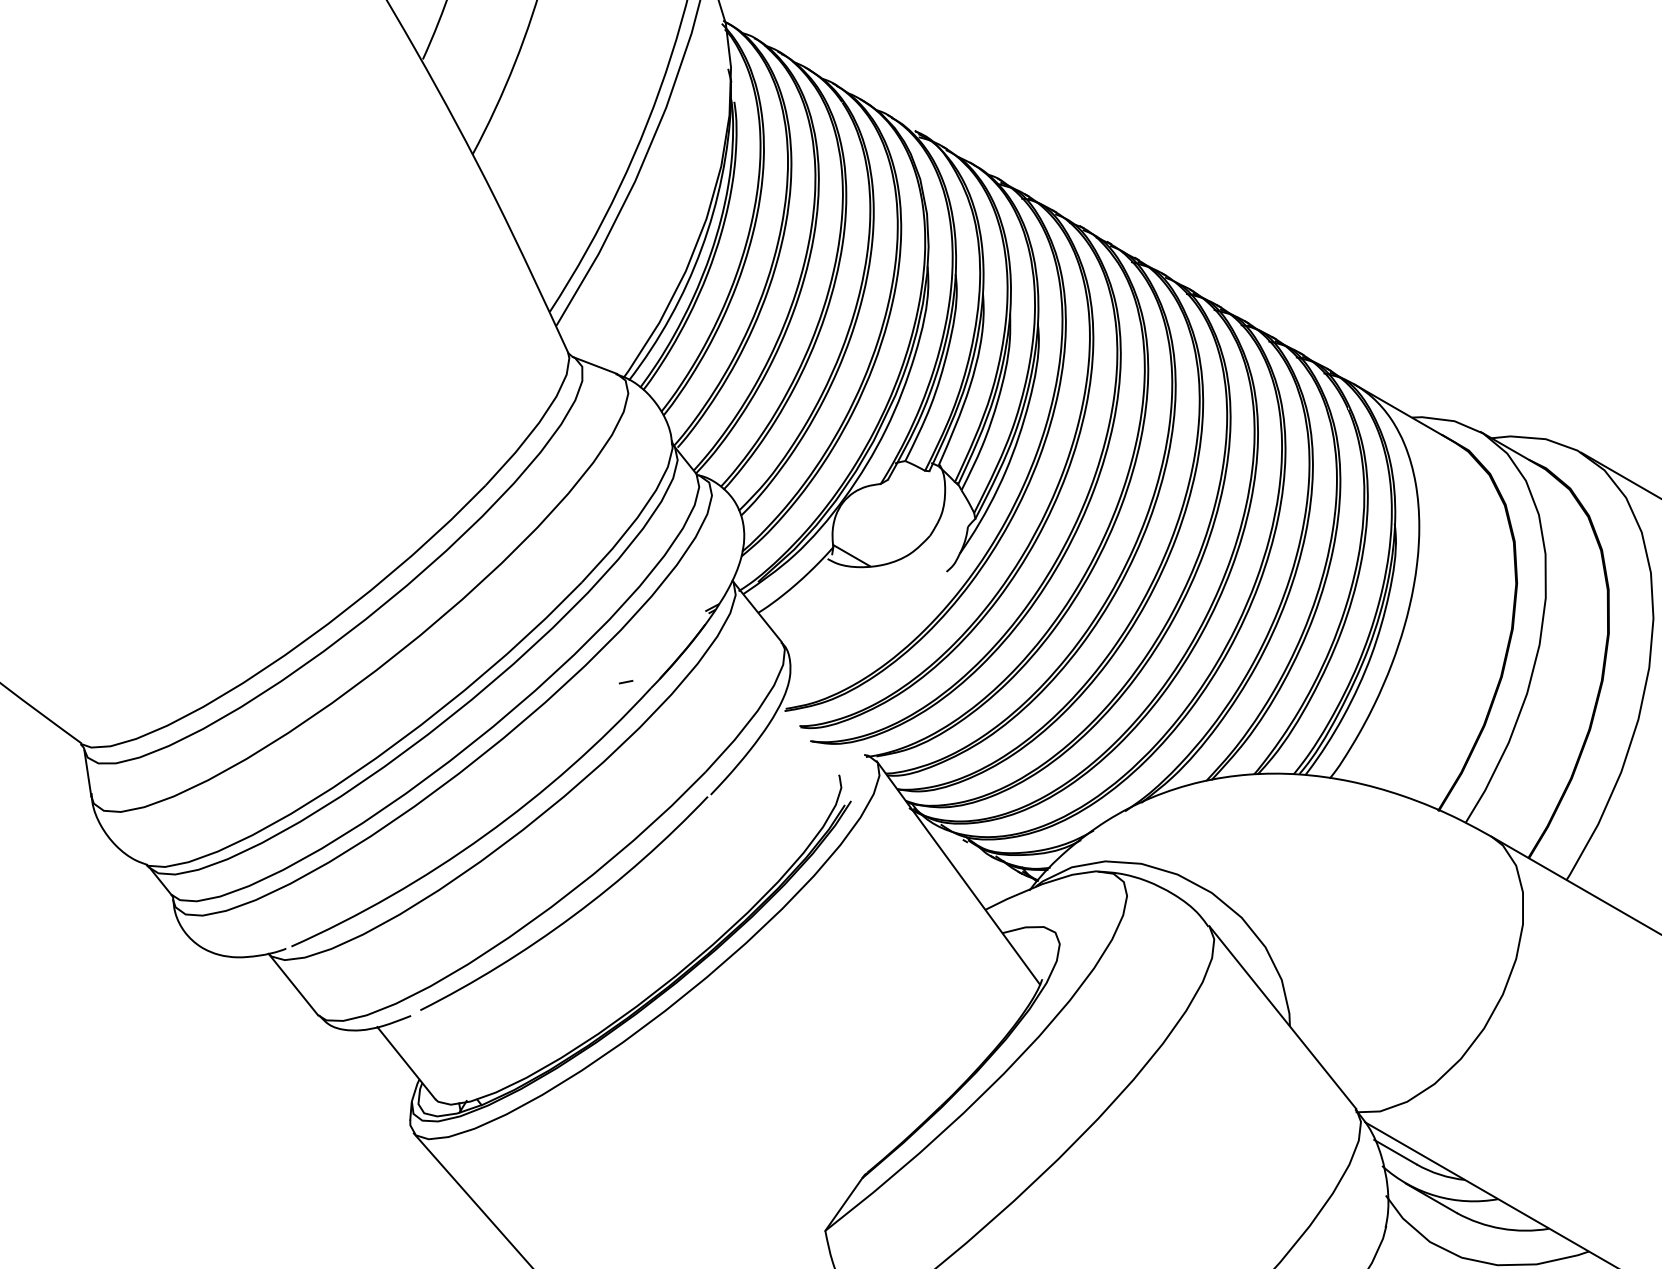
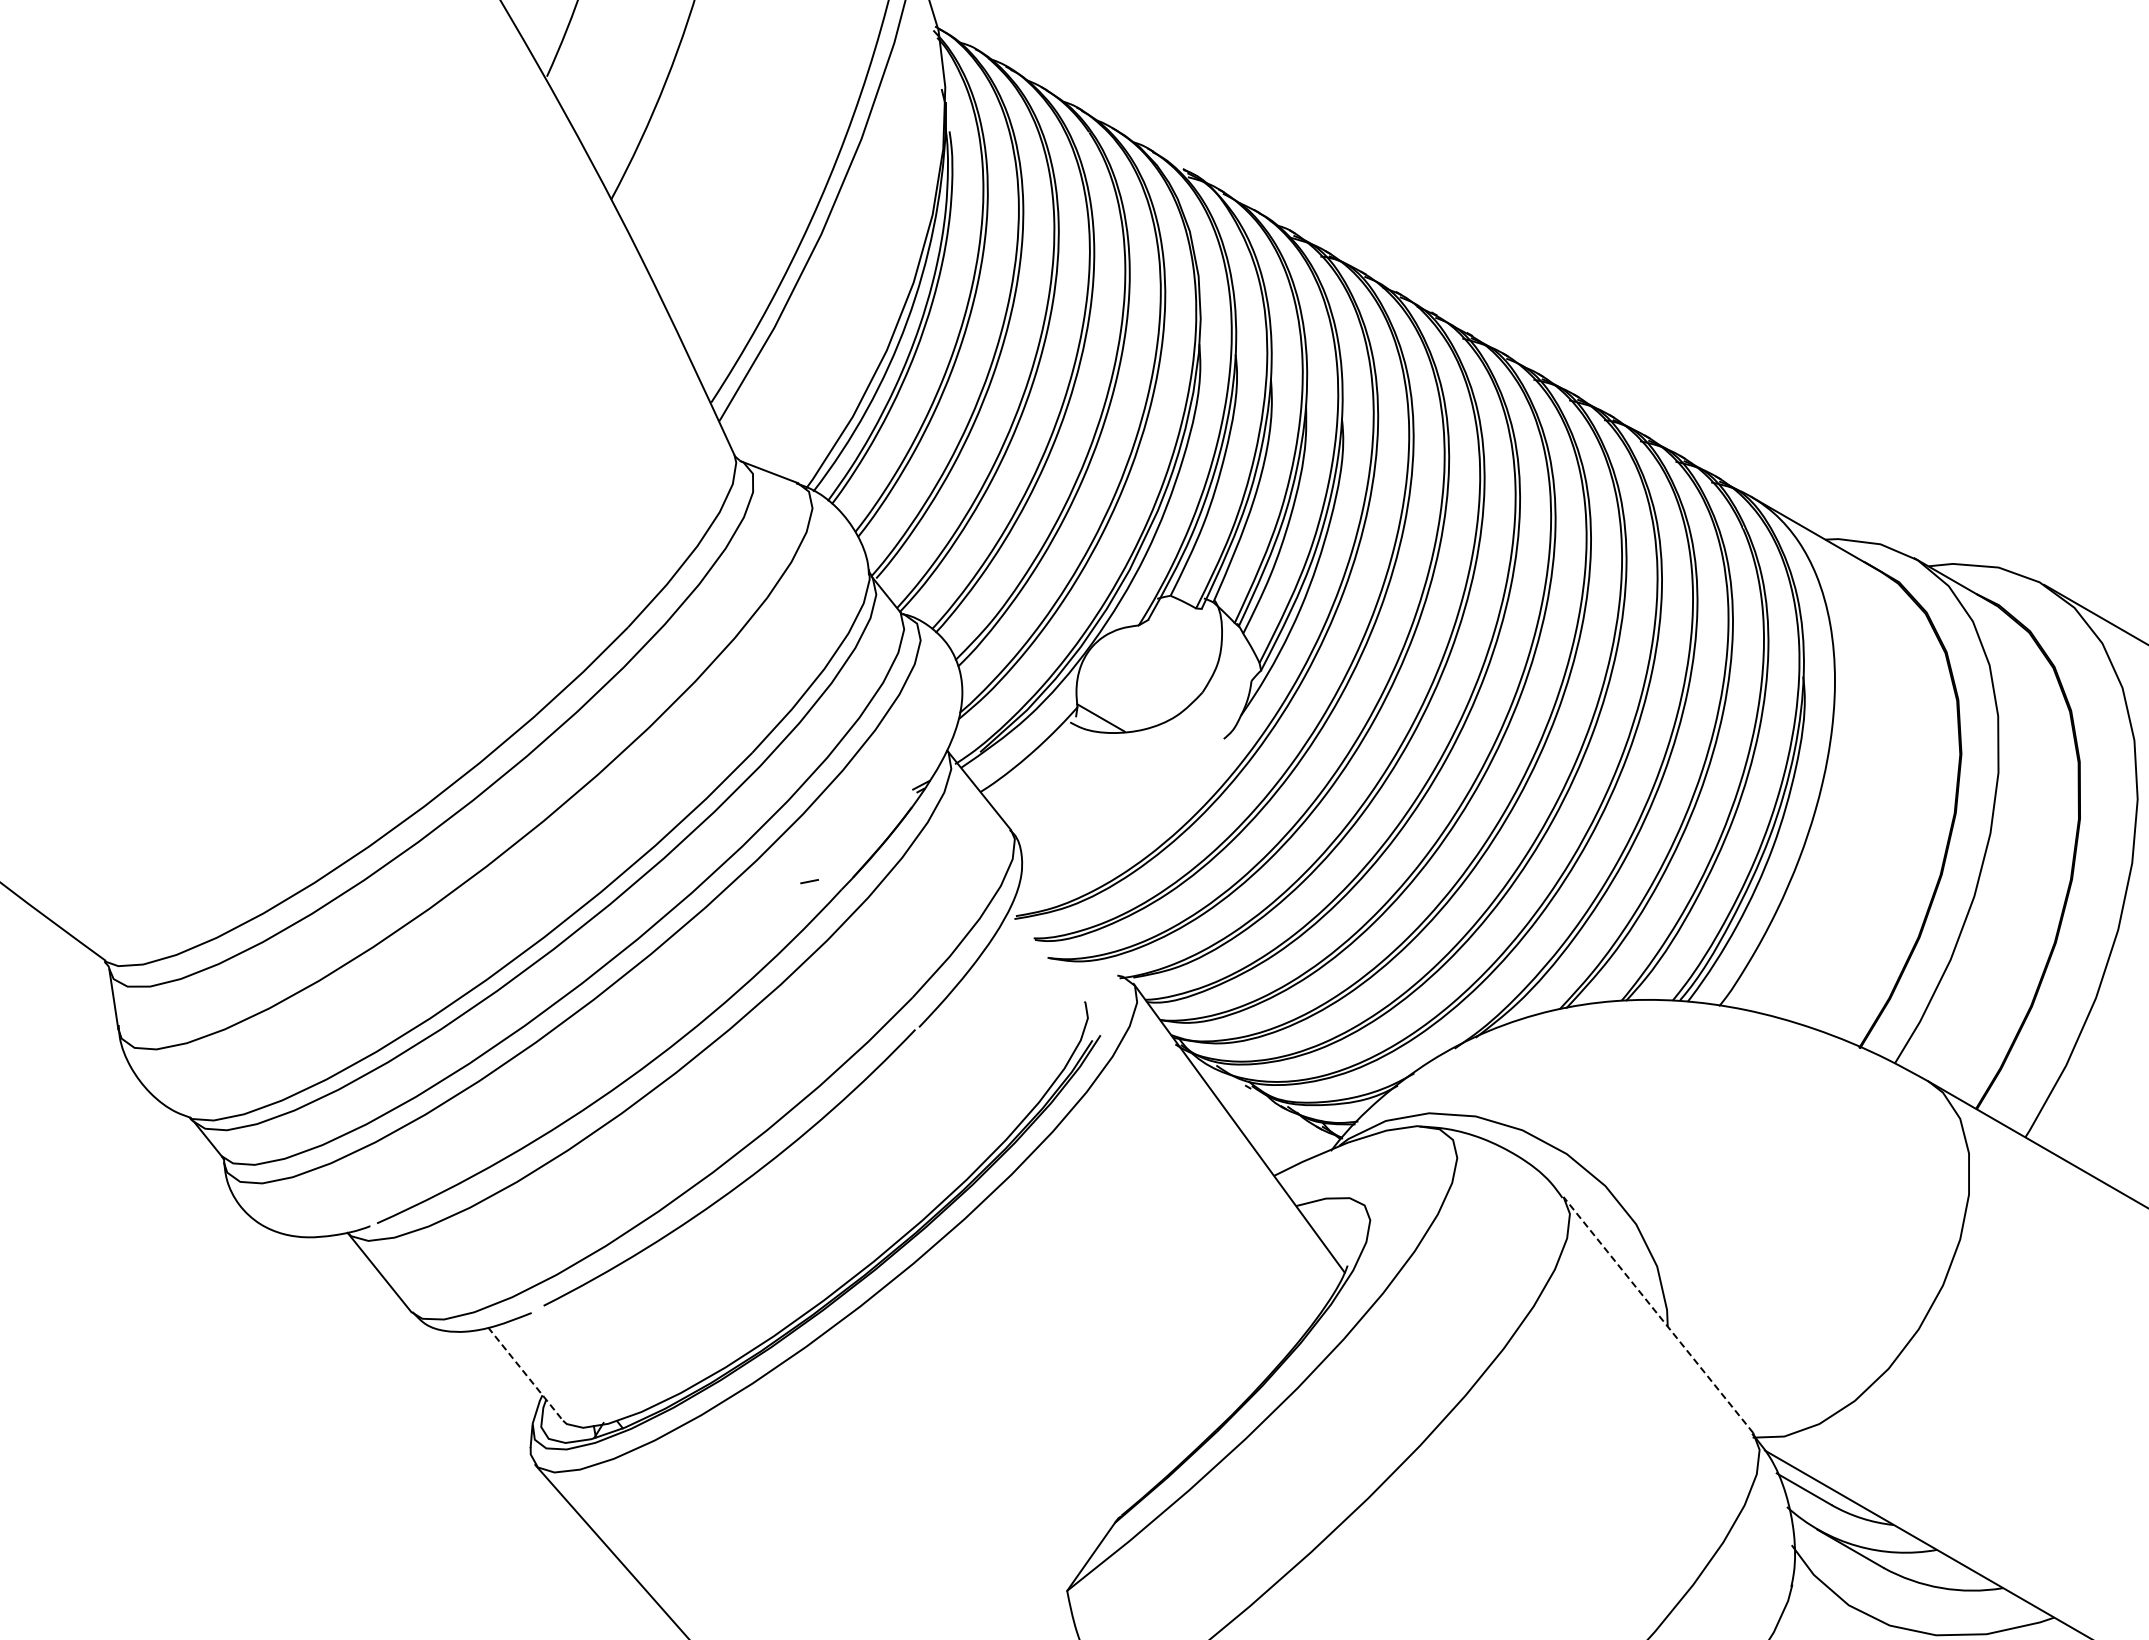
line: (1282, 1017) -> (1658, 1314), solid -> dashed
line: (406, 1063) -> (525, 1374), solid -> dashed

